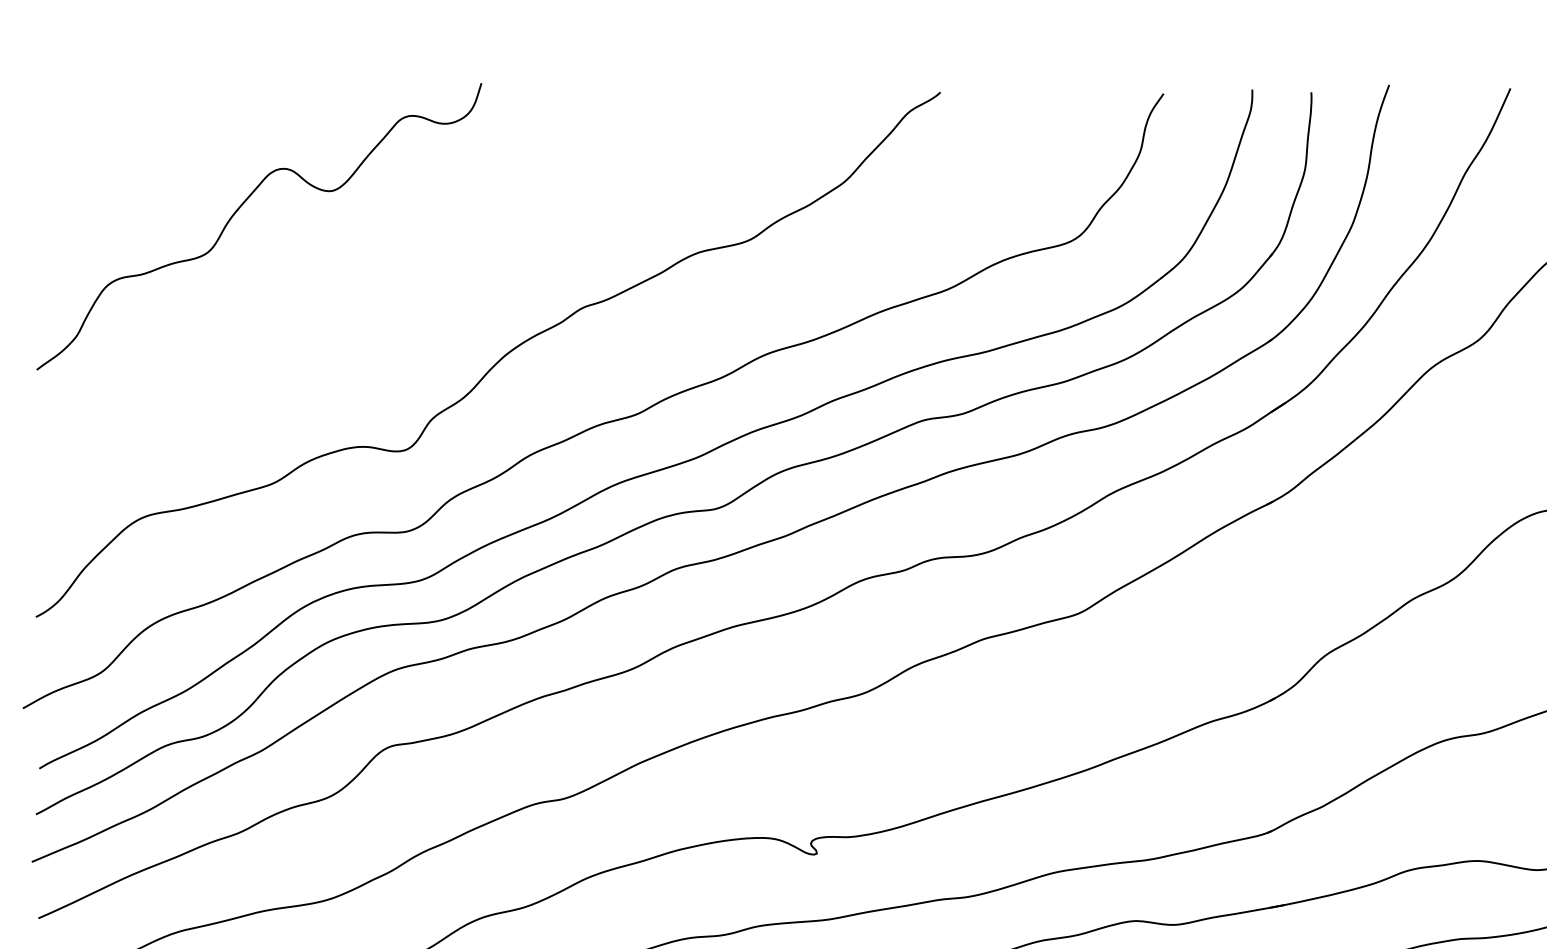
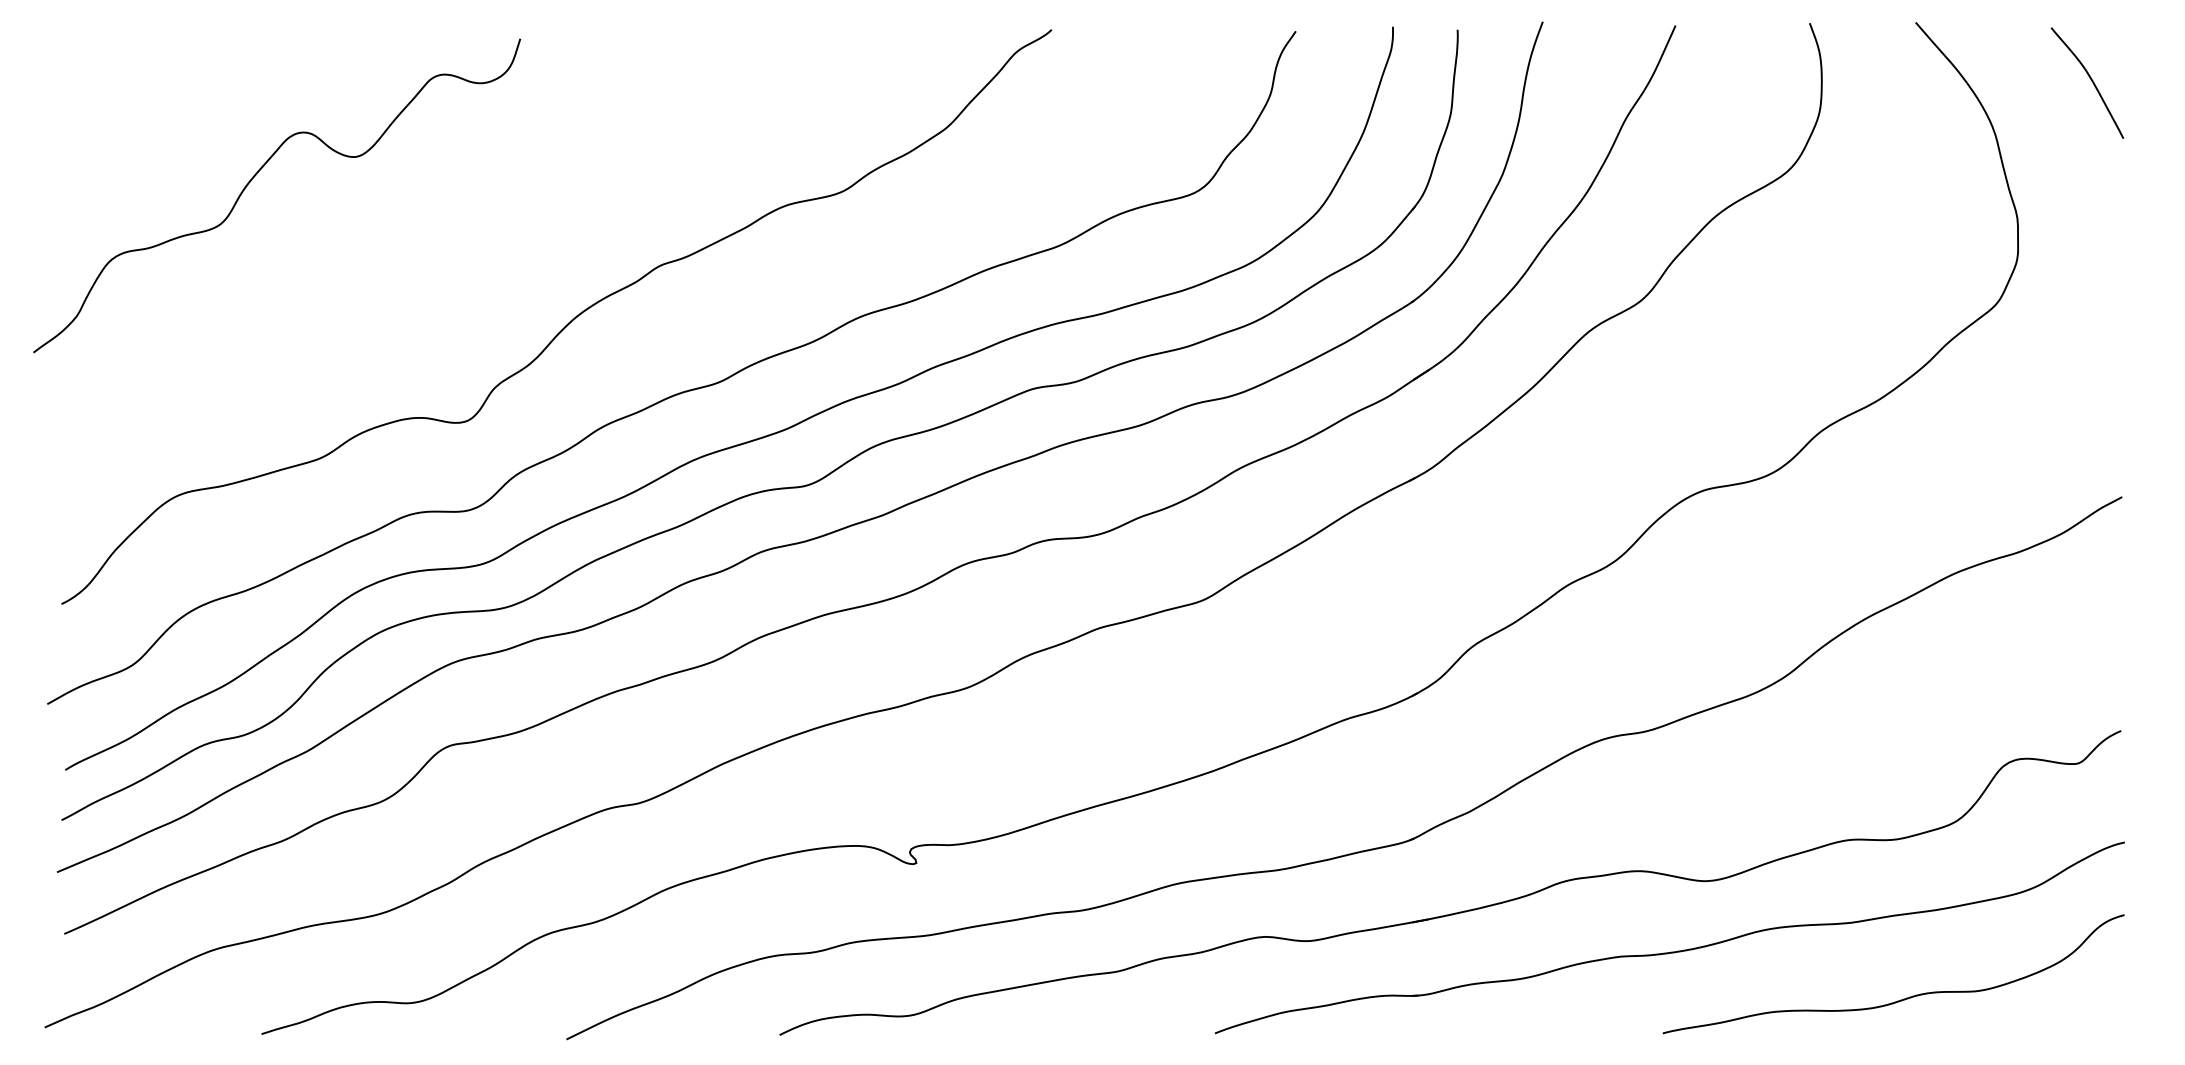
curve: (241, 207) -> (257, 174), moved

